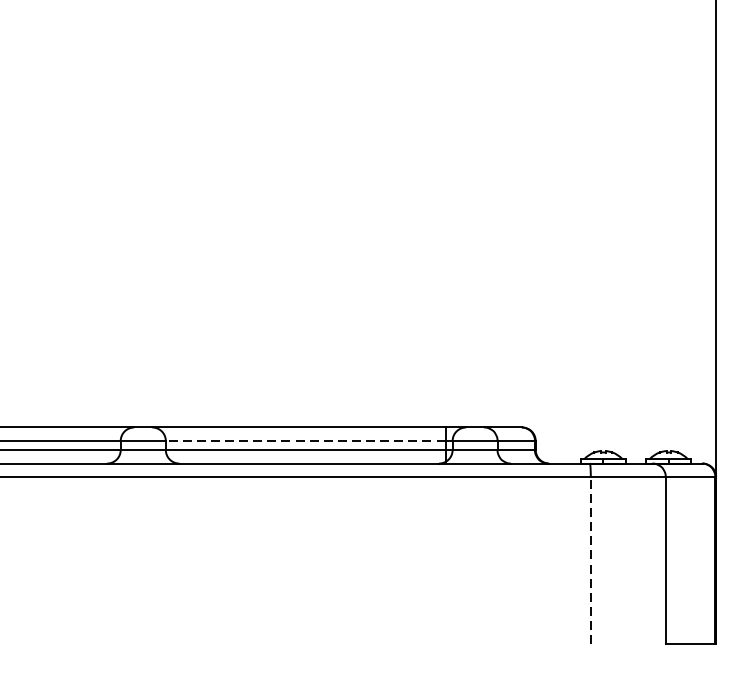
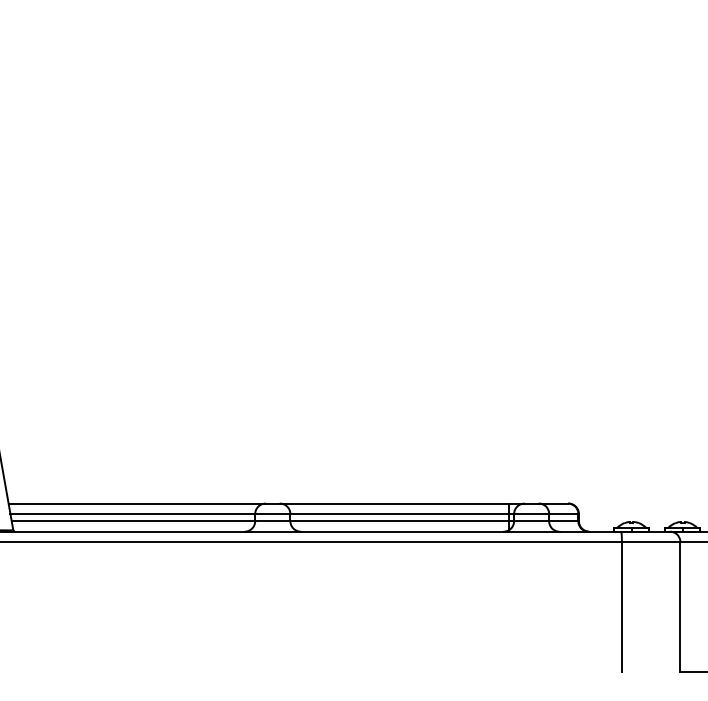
line: (304, 441) -> (398, 514), dashed -> solid
line: (590, 559) -> (621, 606), dashed -> solid

